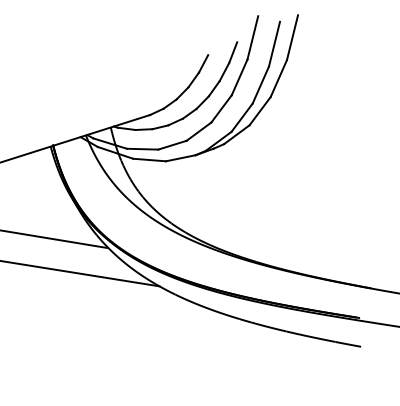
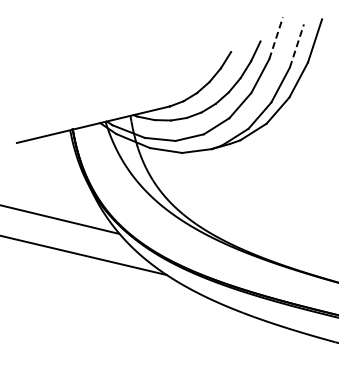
line: (252, 37) -> (275, 37), solid -> dashed
line: (274, 43) -> (296, 45), solid -> dashed

